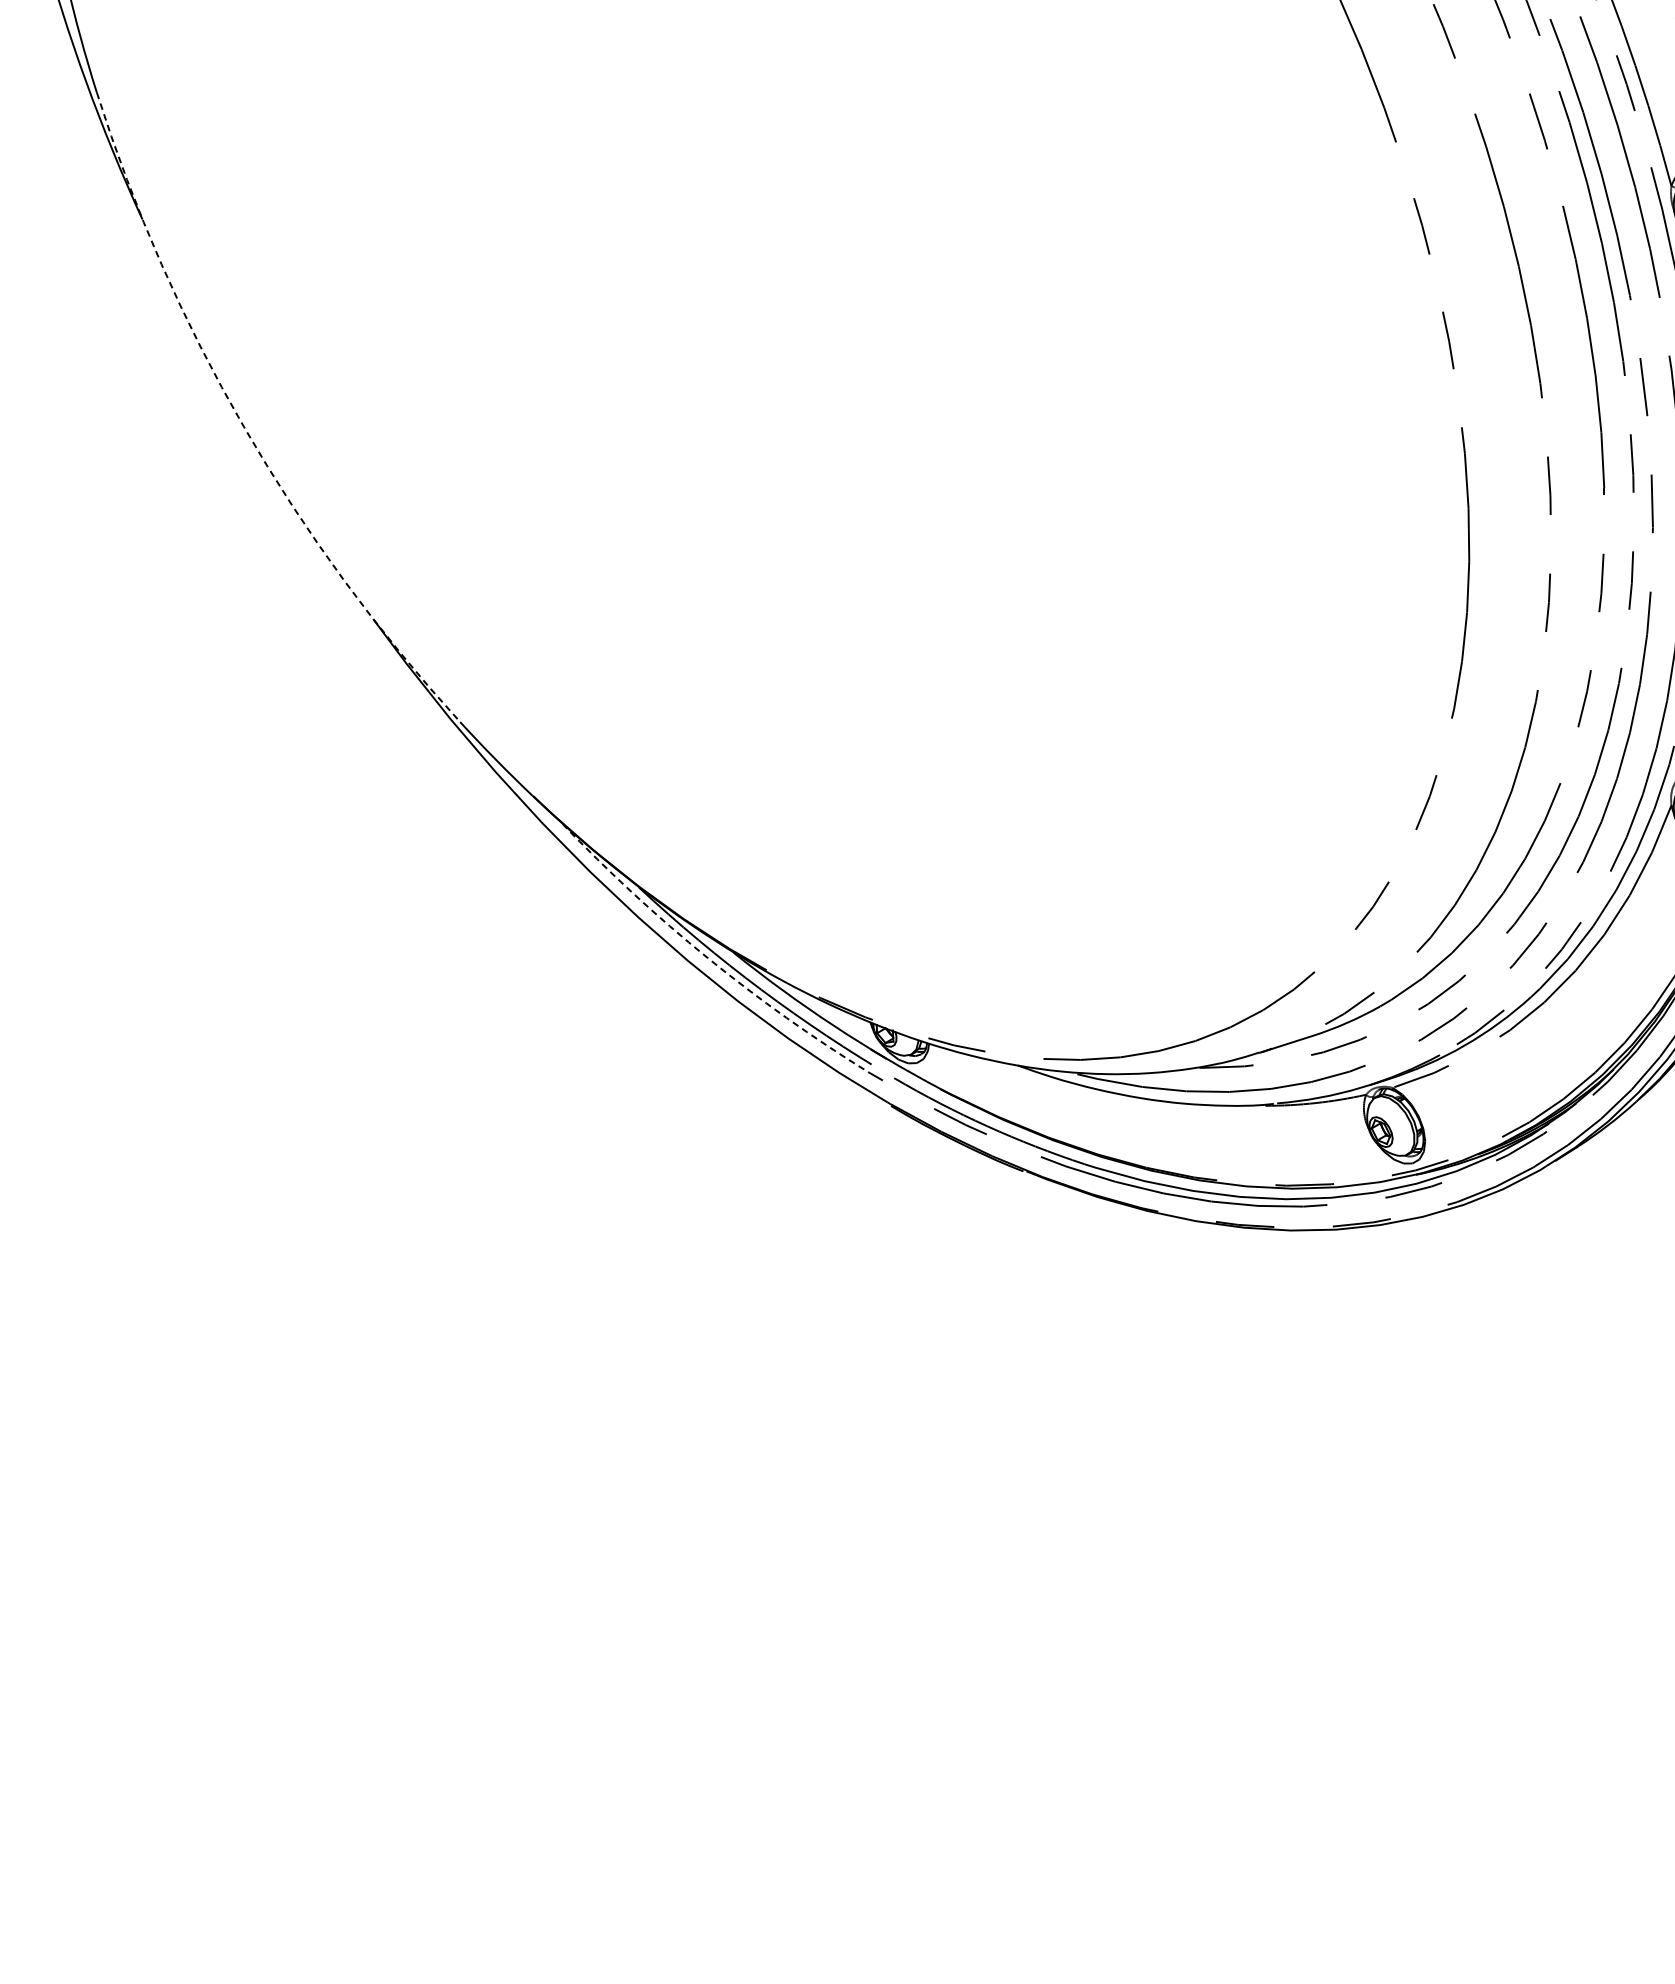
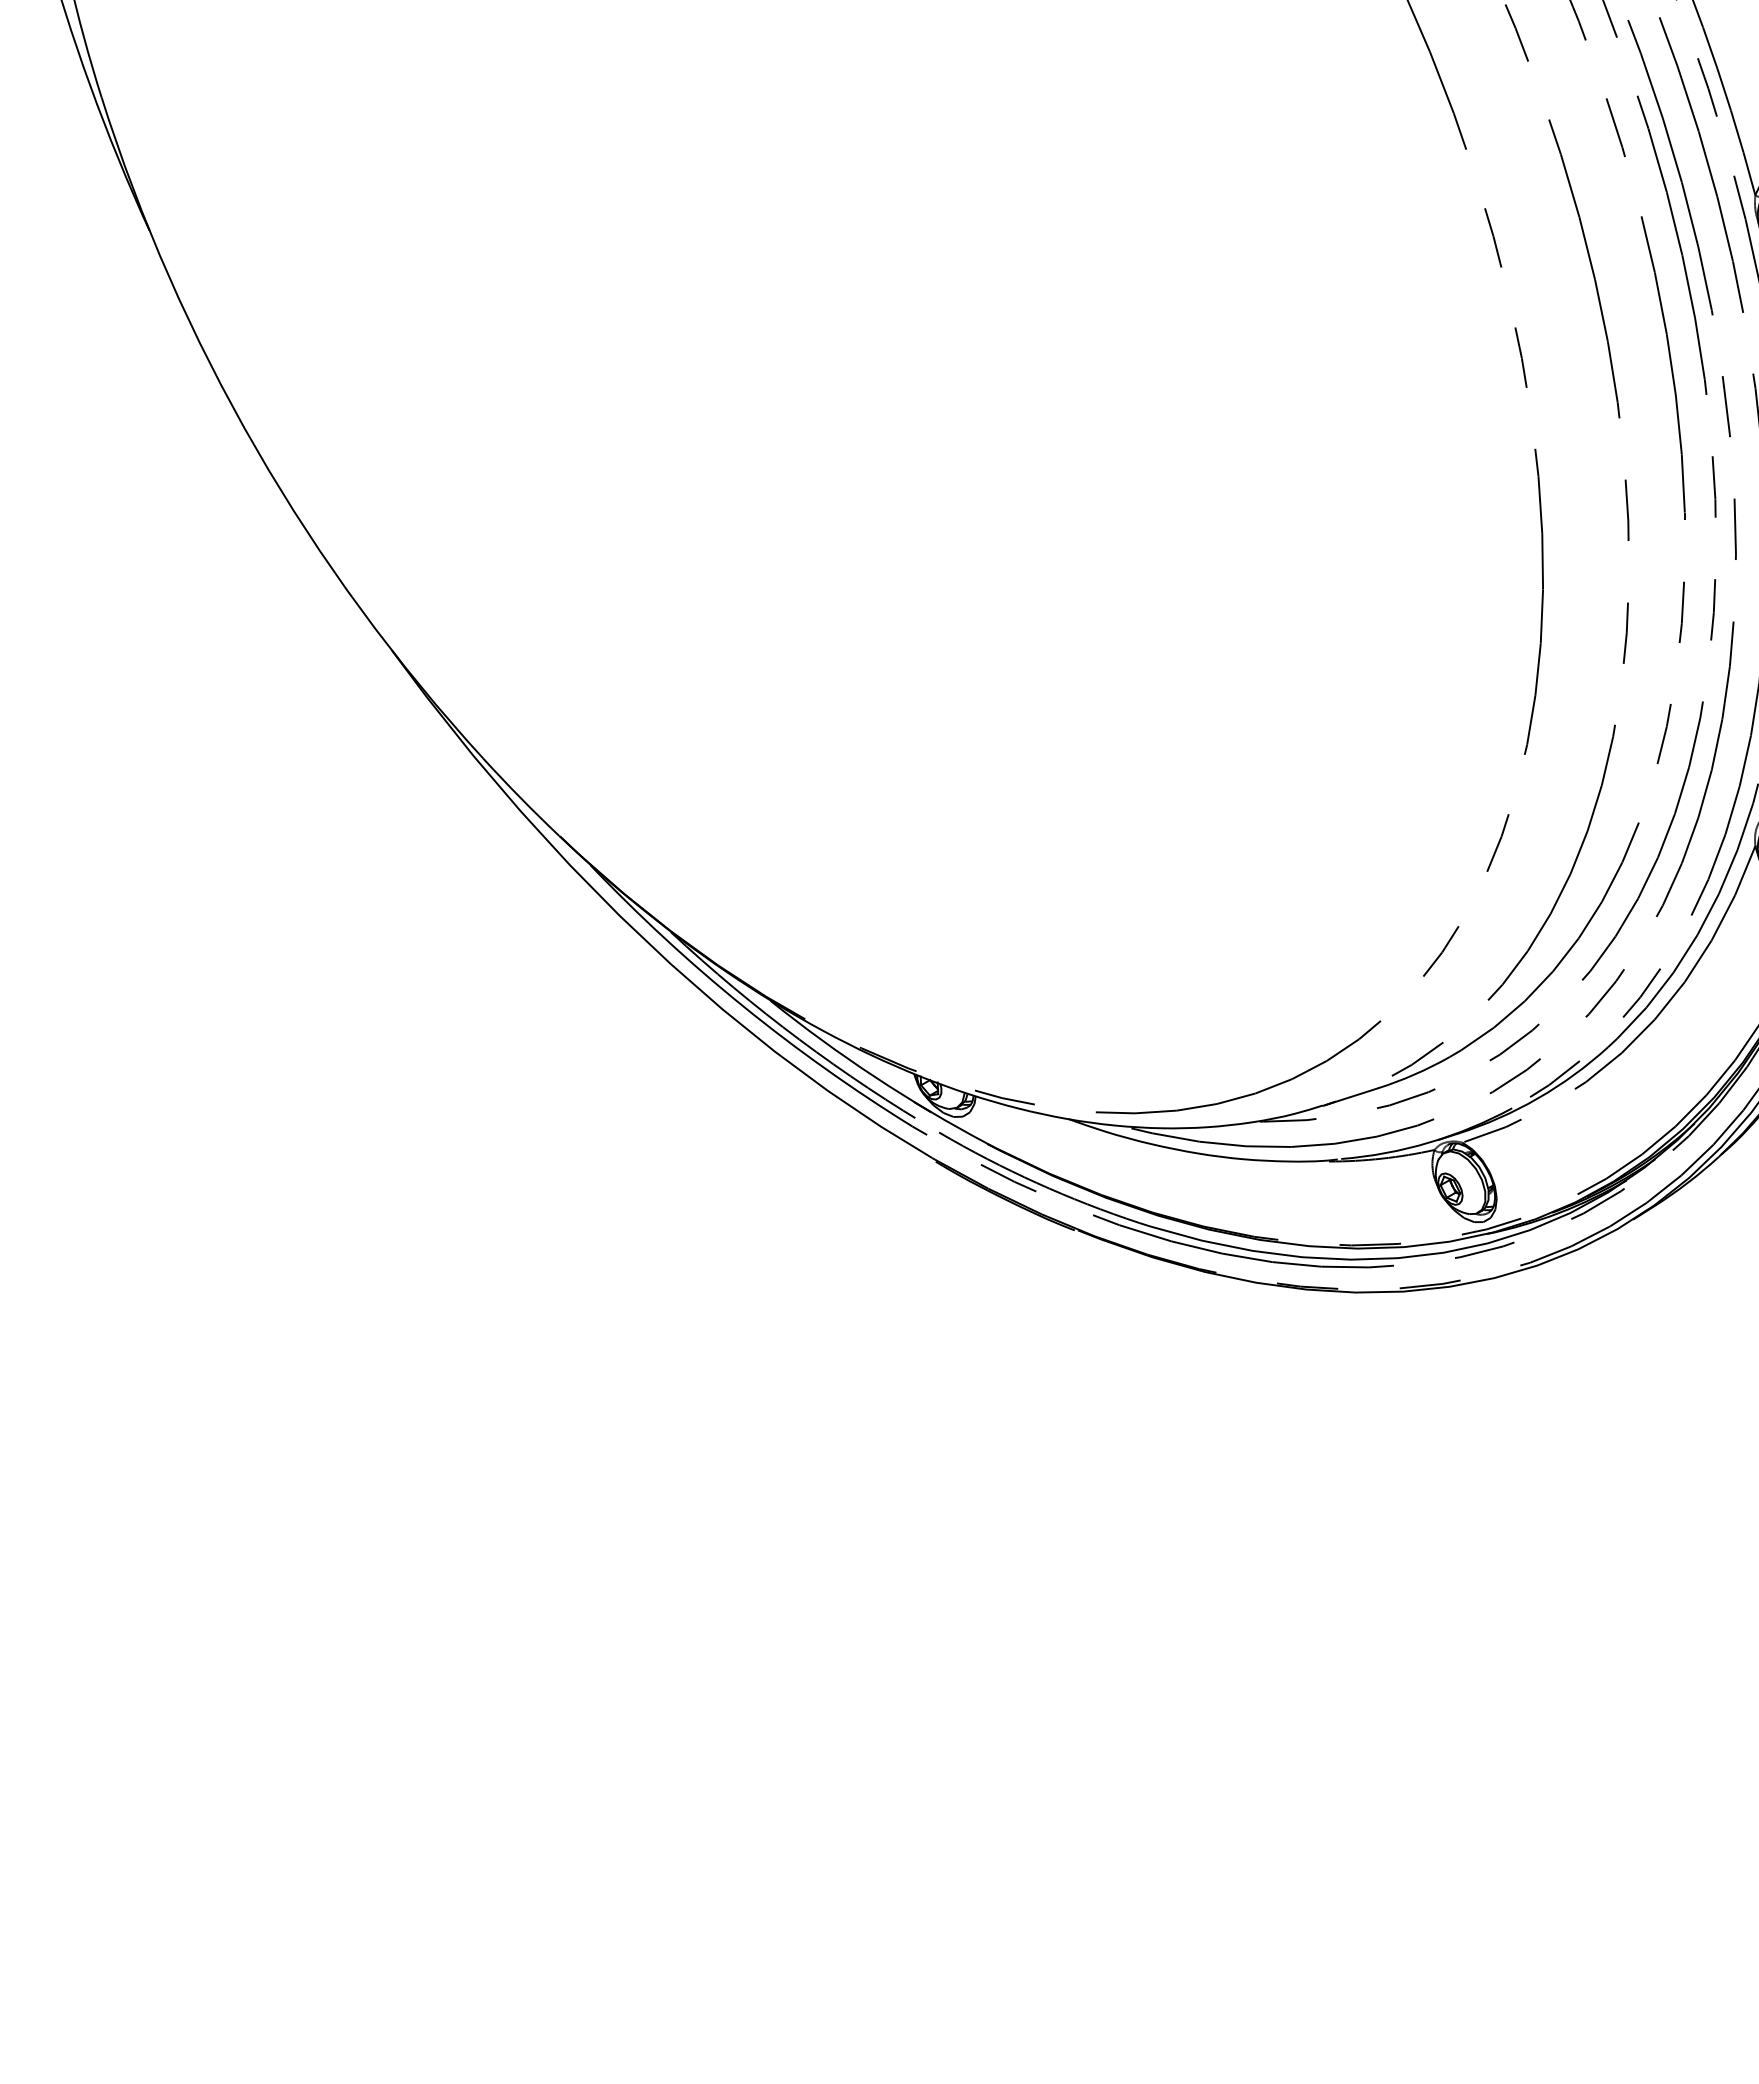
arc: (244, 426) -> (256, 448), dashed -> solid
arc: (708, 958) -> (743, 1006), dashed -> solid

